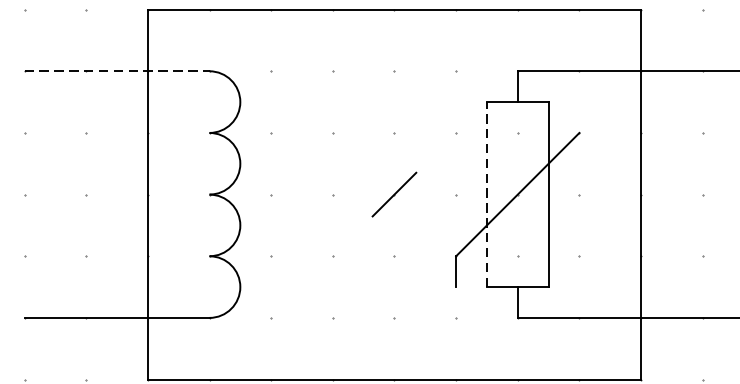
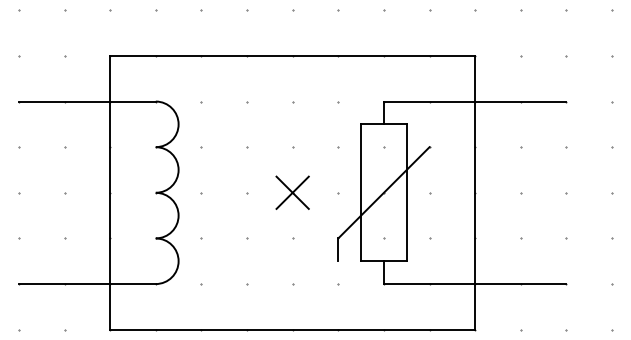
line: (117, 71) -> (87, 101), dashed -> solid
line: (394, 194) -> (292, 192), added
line: (487, 194) -> (361, 192), dashed -> solid

